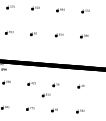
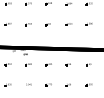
part: (45, 95) -> (60, 73), removed

